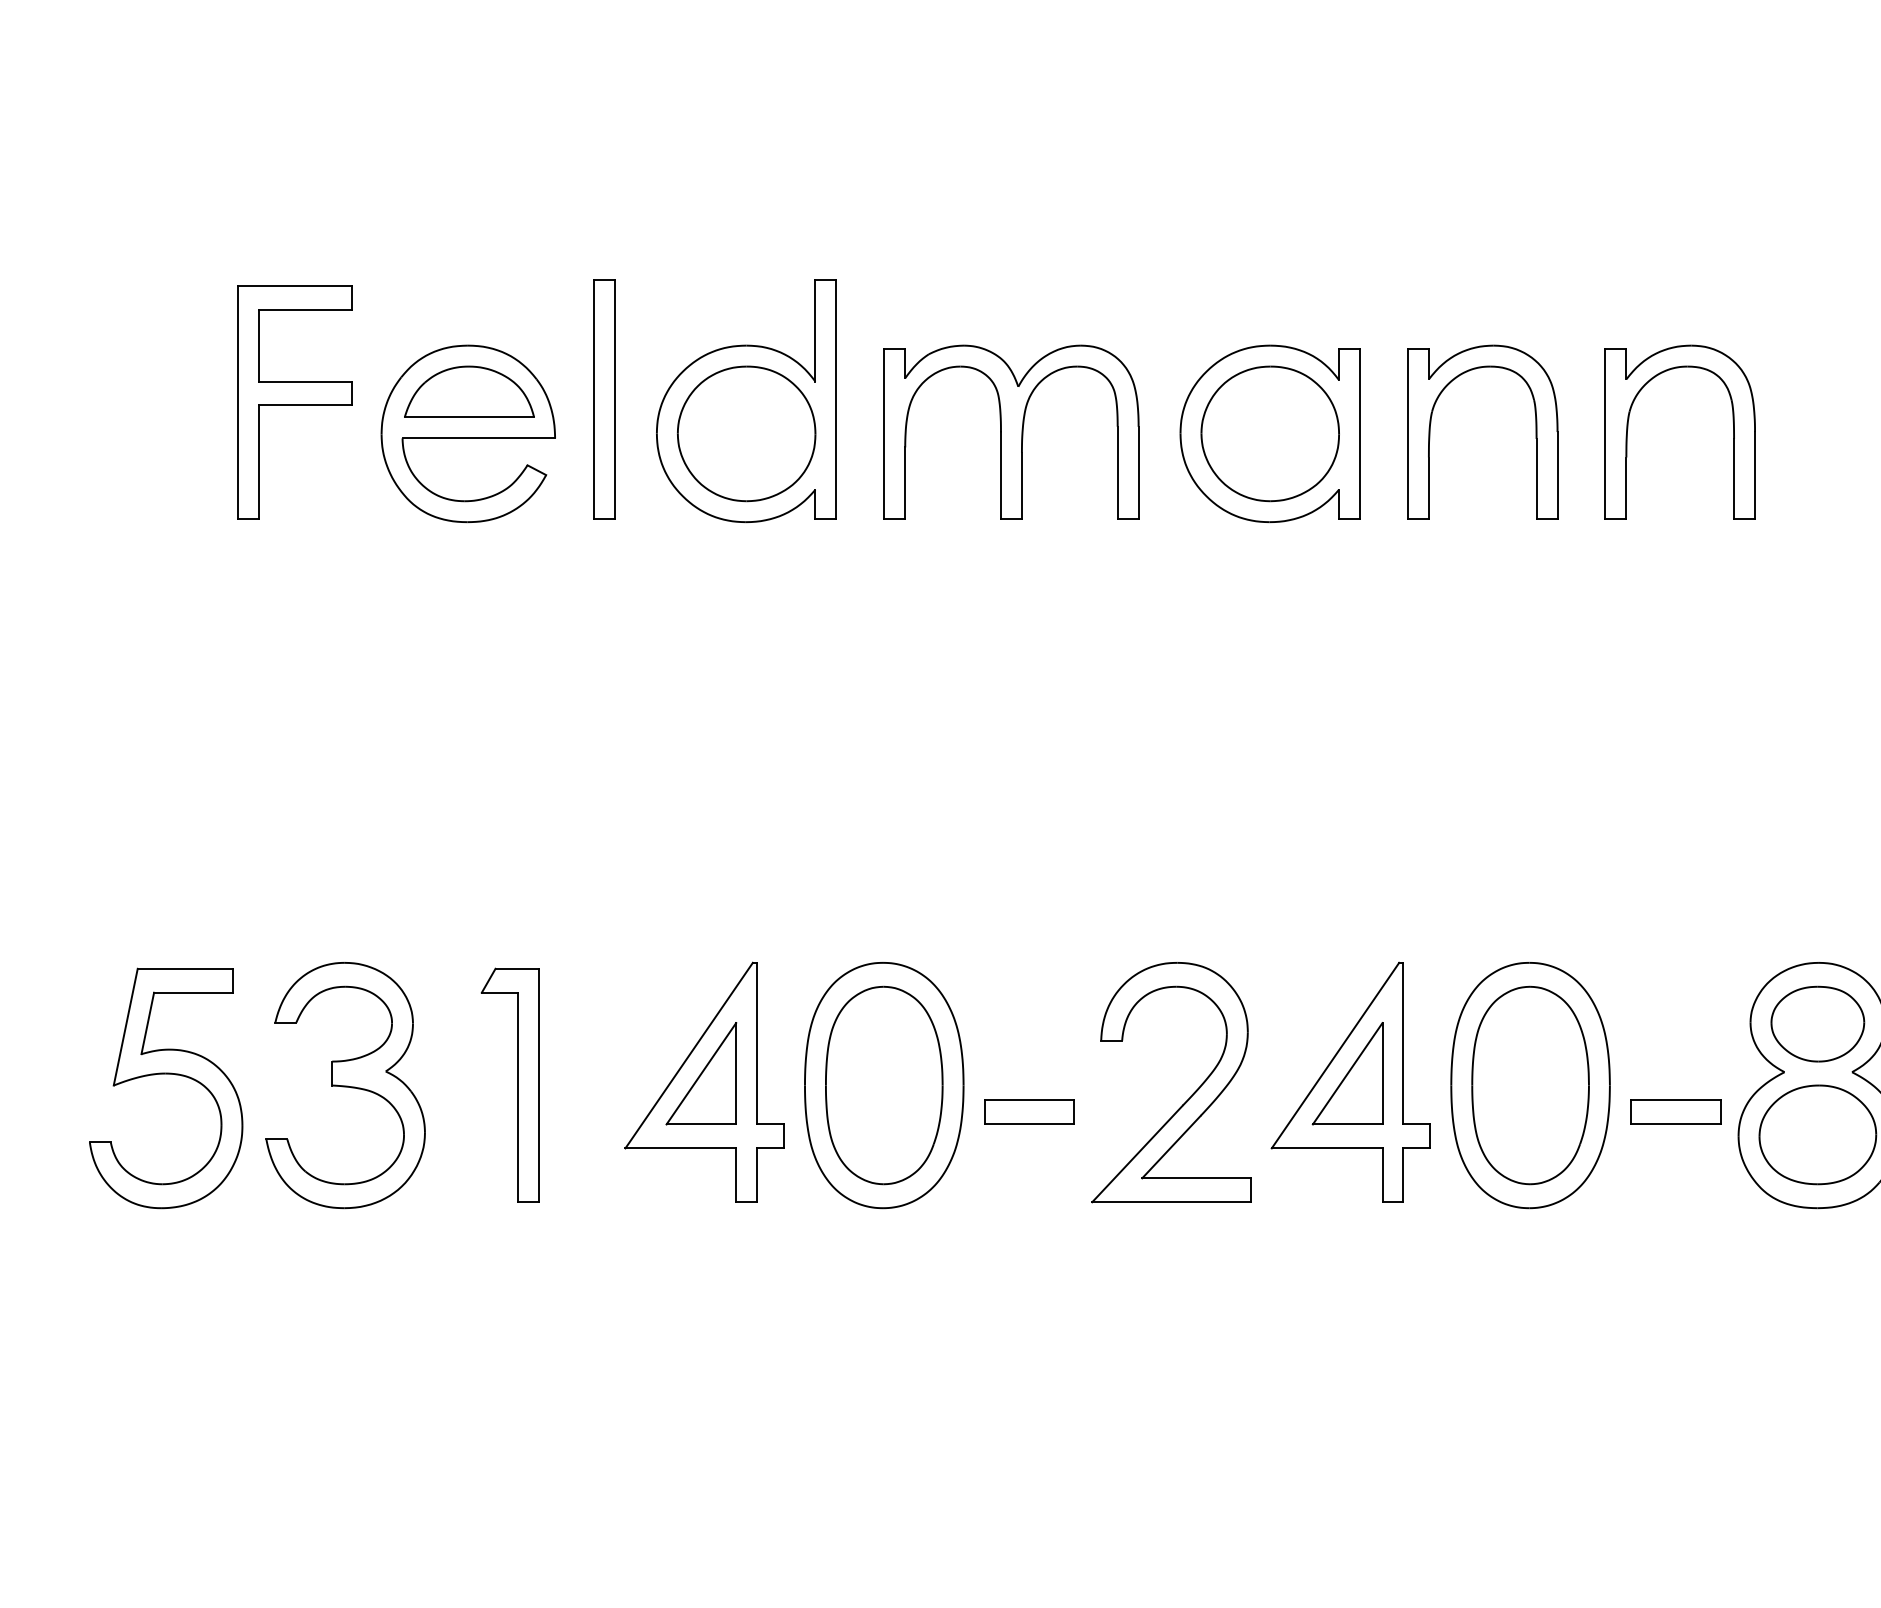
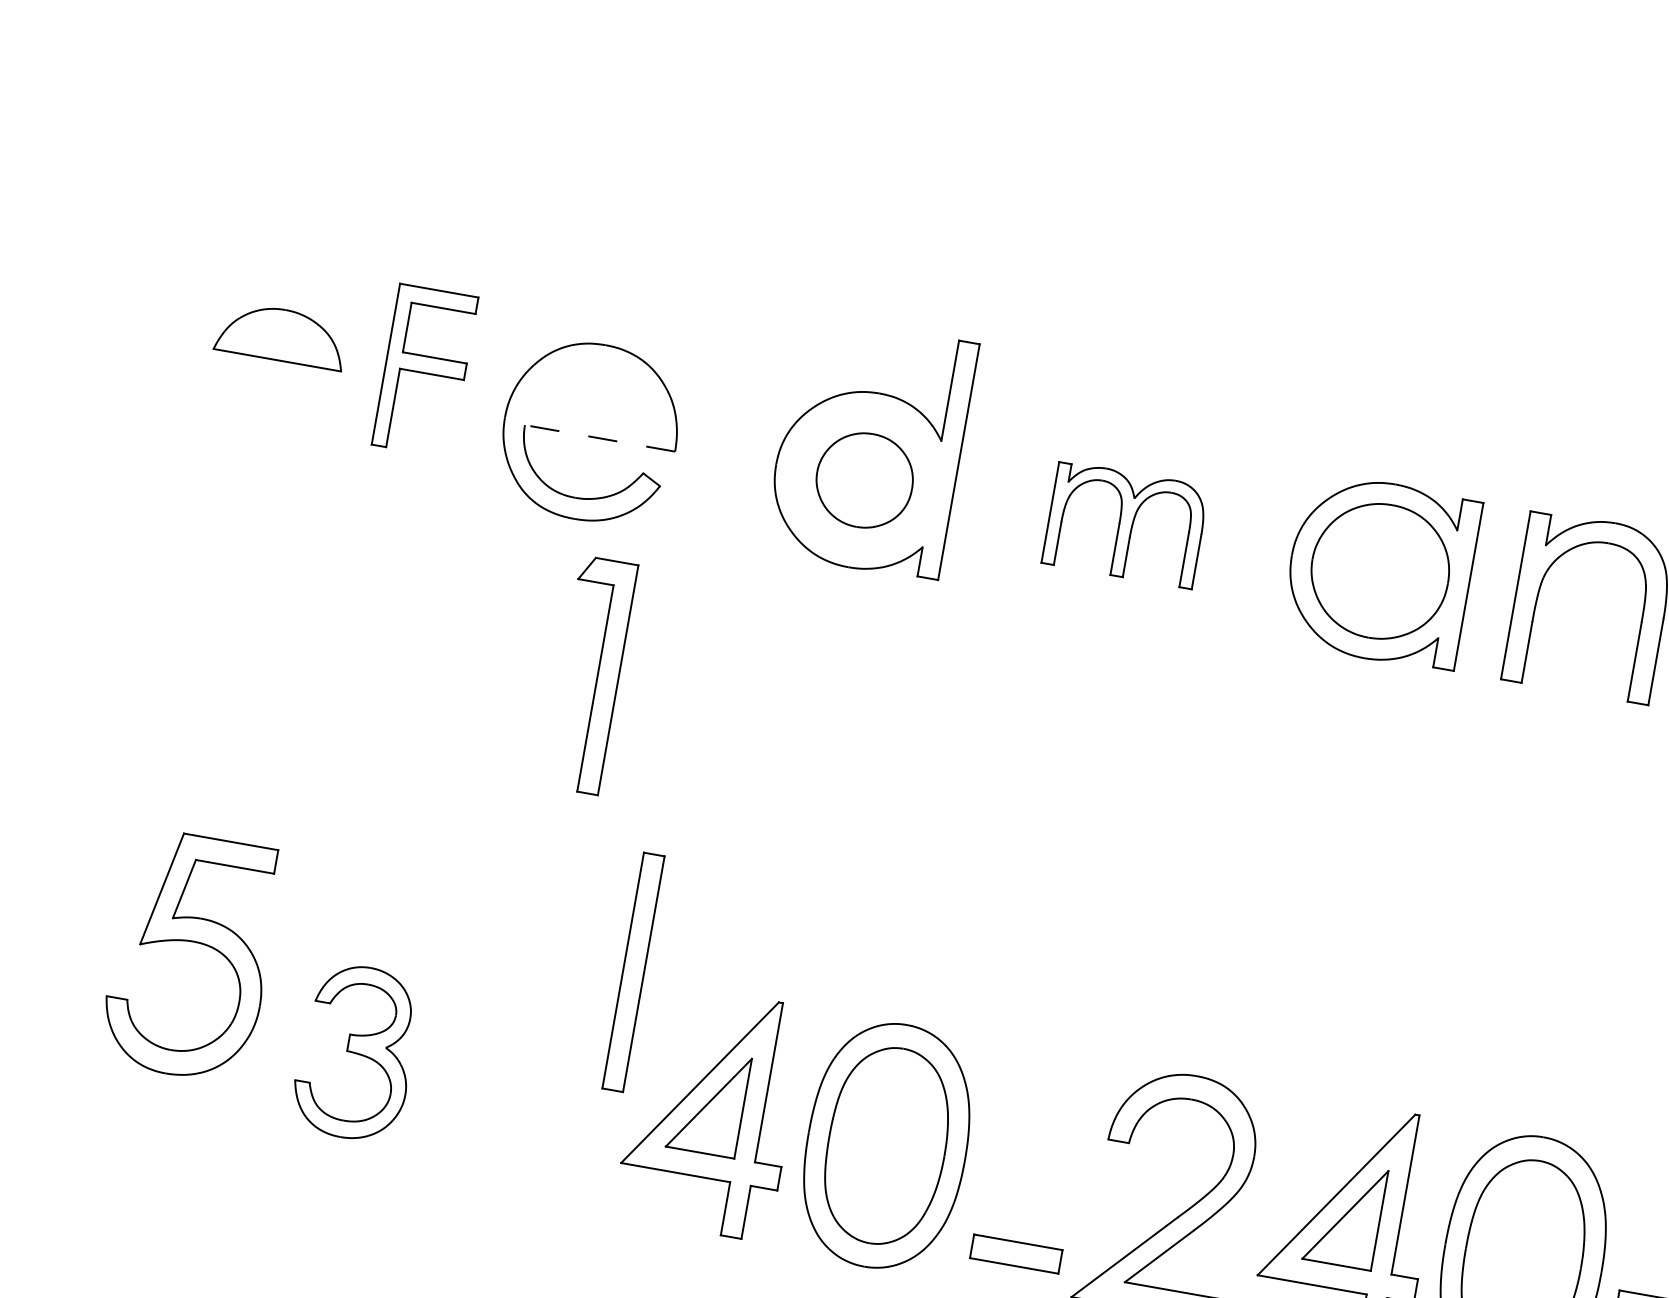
part: (469, 391) -> (281, 334), moved
part: (604, 399) -> (633, 972), moved
part: (294, 402) -> (424, 371), size x0.7
part: (1011, 431) -> (1125, 524), size x0.6
part: (746, 433) -> (864, 480), size x0.7
line: (478, 438) -> (599, 438), solid -> dashed
part: (166, 1074) -> (193, 942), moved
part: (517, 1084) -> (597, 675), moved
part: (345, 1085) -> (356, 1052), size x0.7
part: (1029, 1111) -> (1016, 1253), moved

